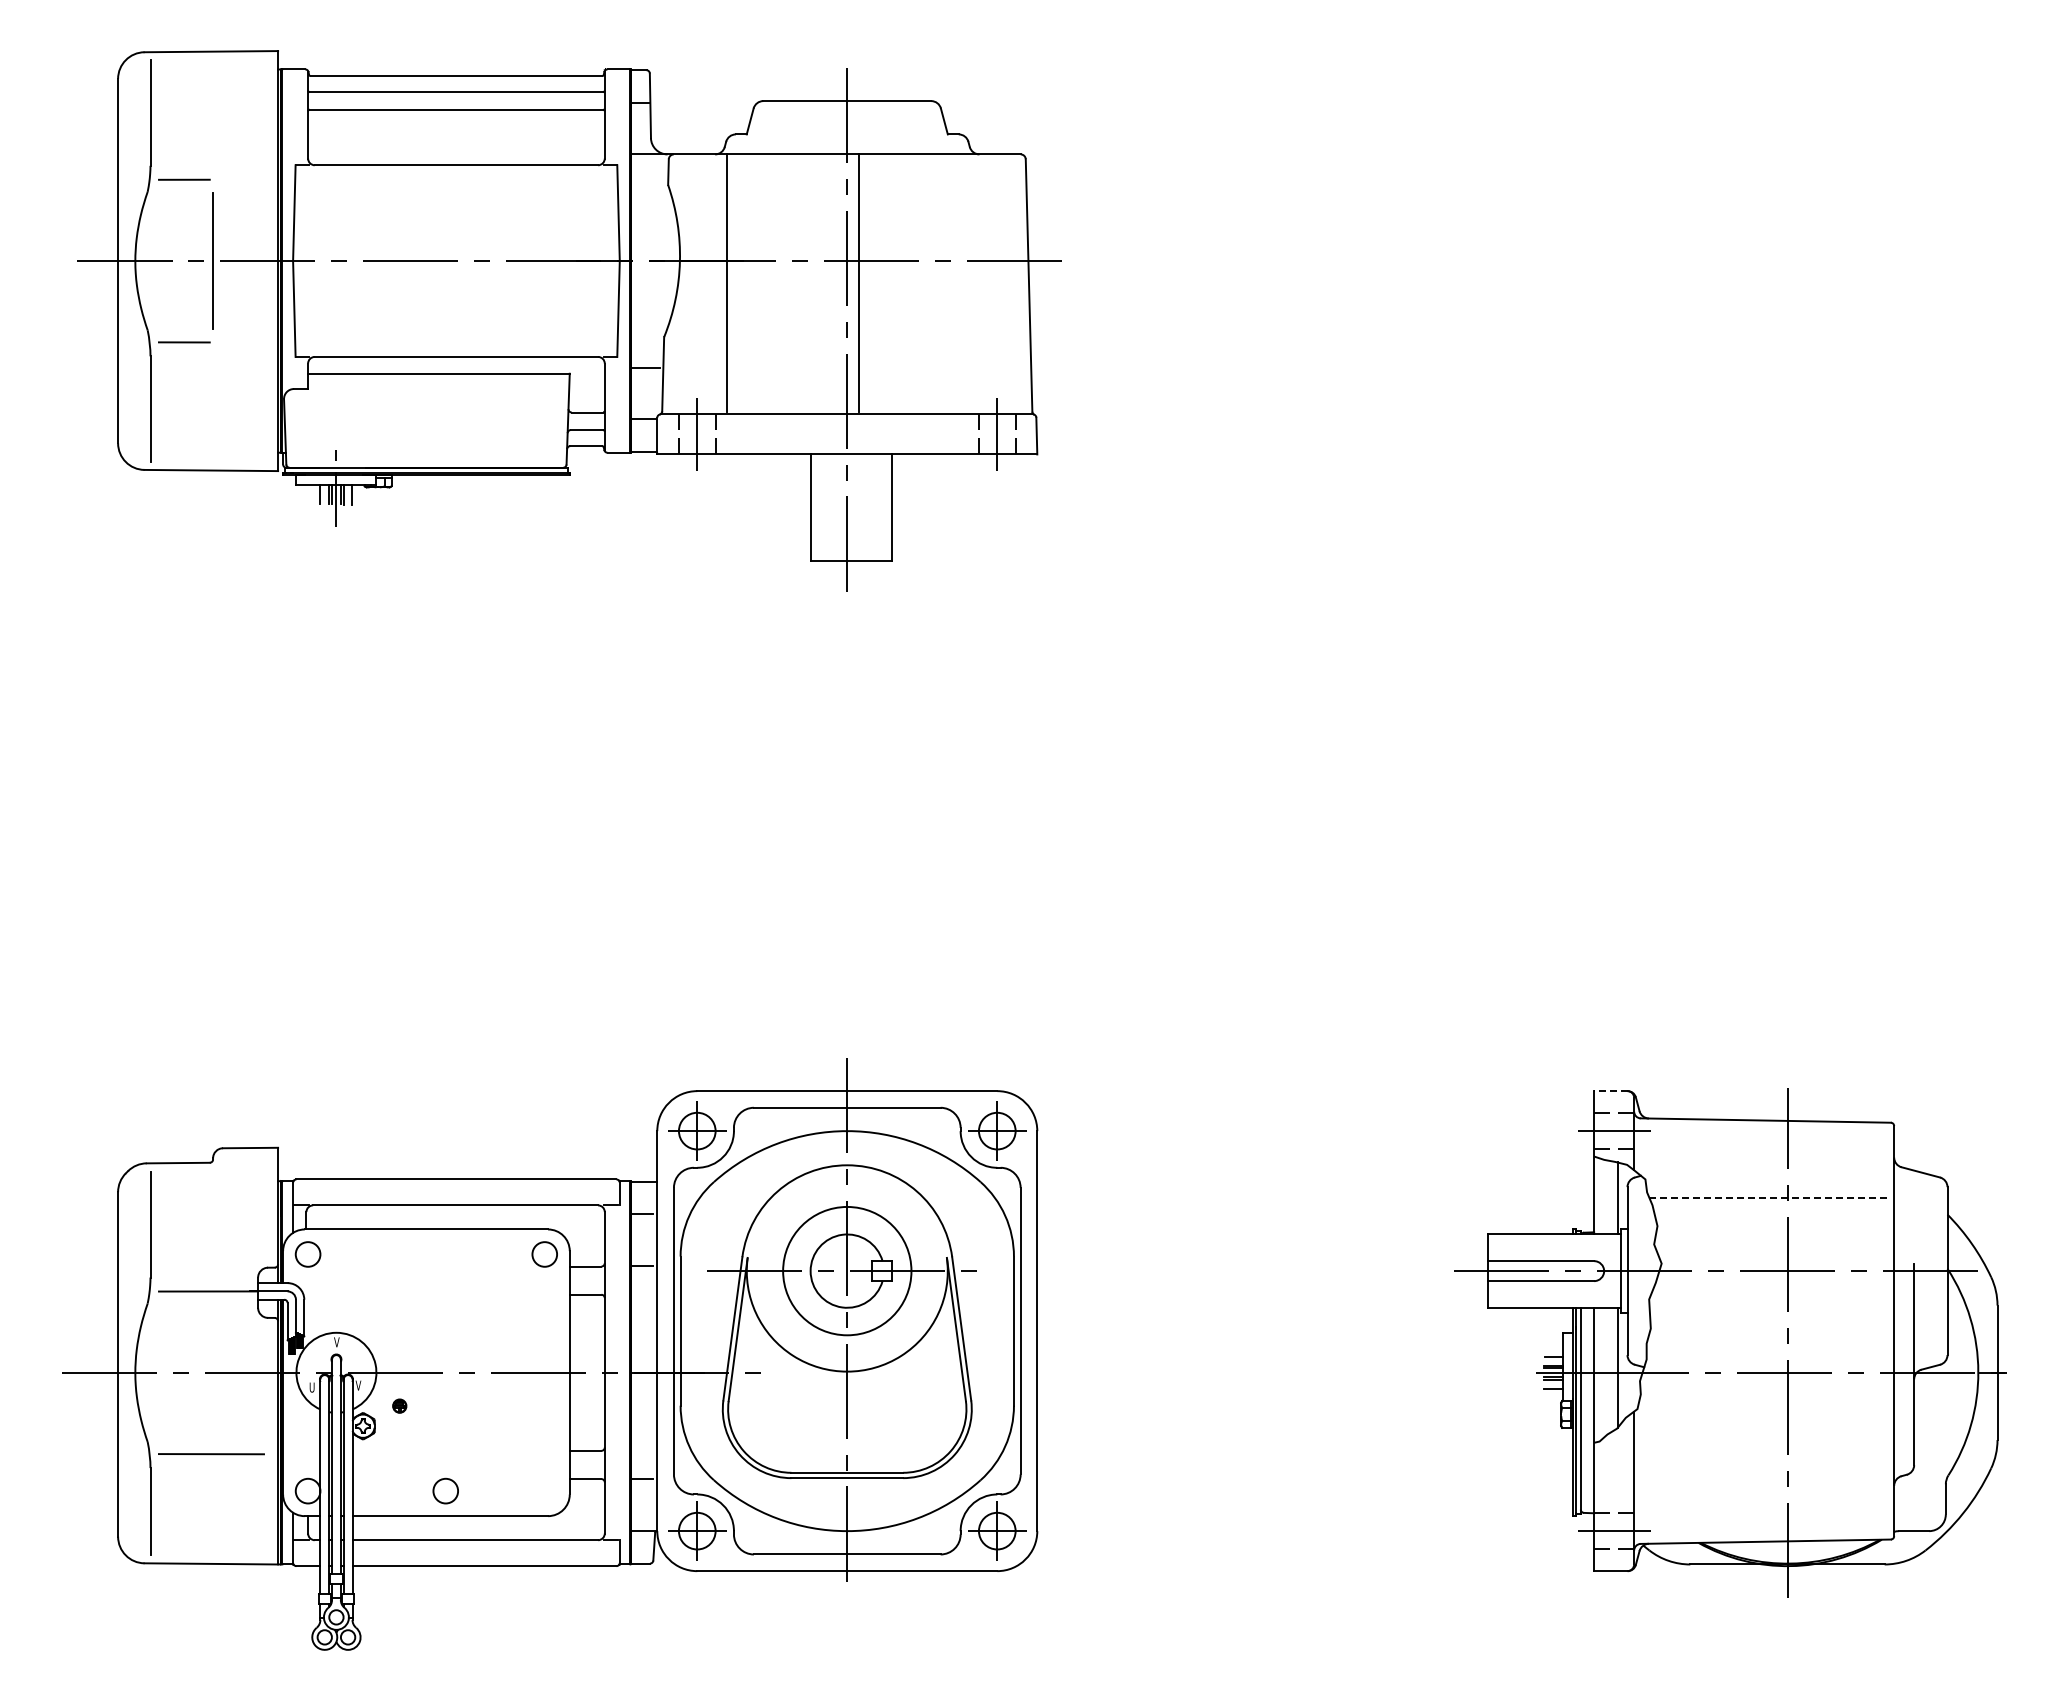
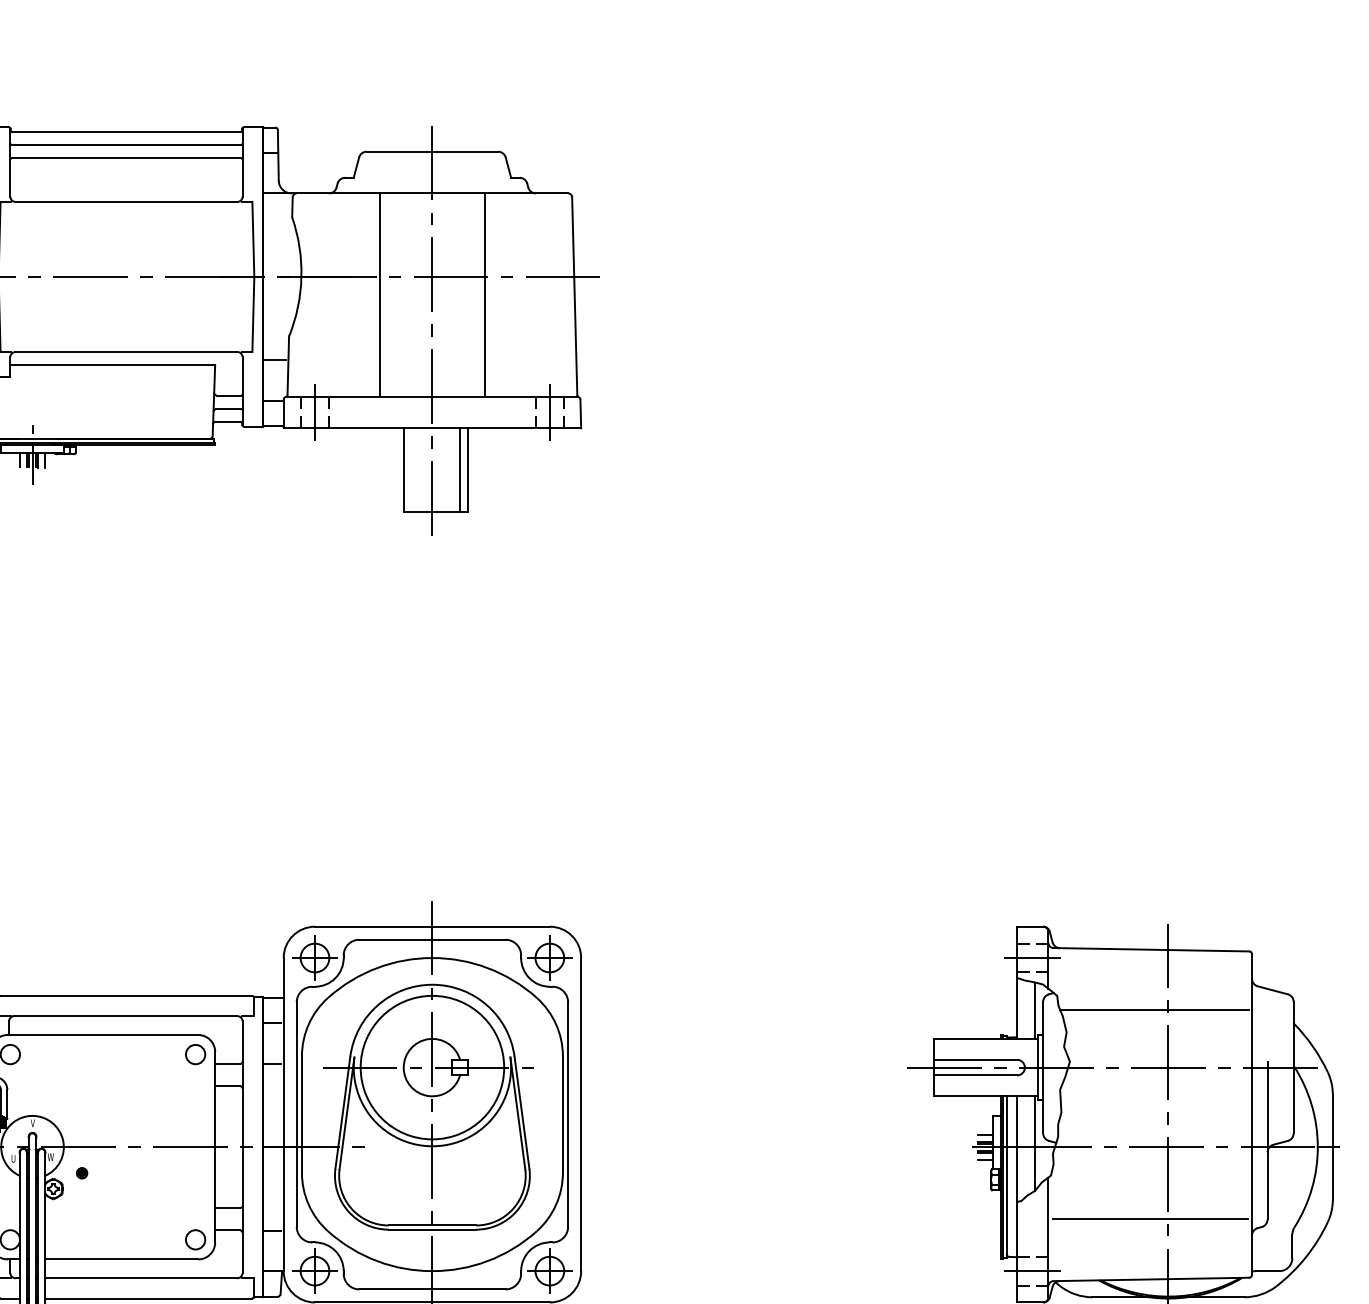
line: (726, 282) -> (380, 293), moved
line: (858, 282) -> (484, 293), moved
line: (882, 507) -> (459, 469), added
line: (1610, 1091) -> (1029, 927), dashed -> solid
line: (1769, 1197) -> (1154, 1009), dashed -> solid
circle: (846, 1270) -> (431, 1067), size x1.43
text: (359, 1385) -> (50, 1157), V -> W
line: (1764, 1464) -> (1150, 1218), added
circle: (445, 1490) -> (195, 1239), moved

